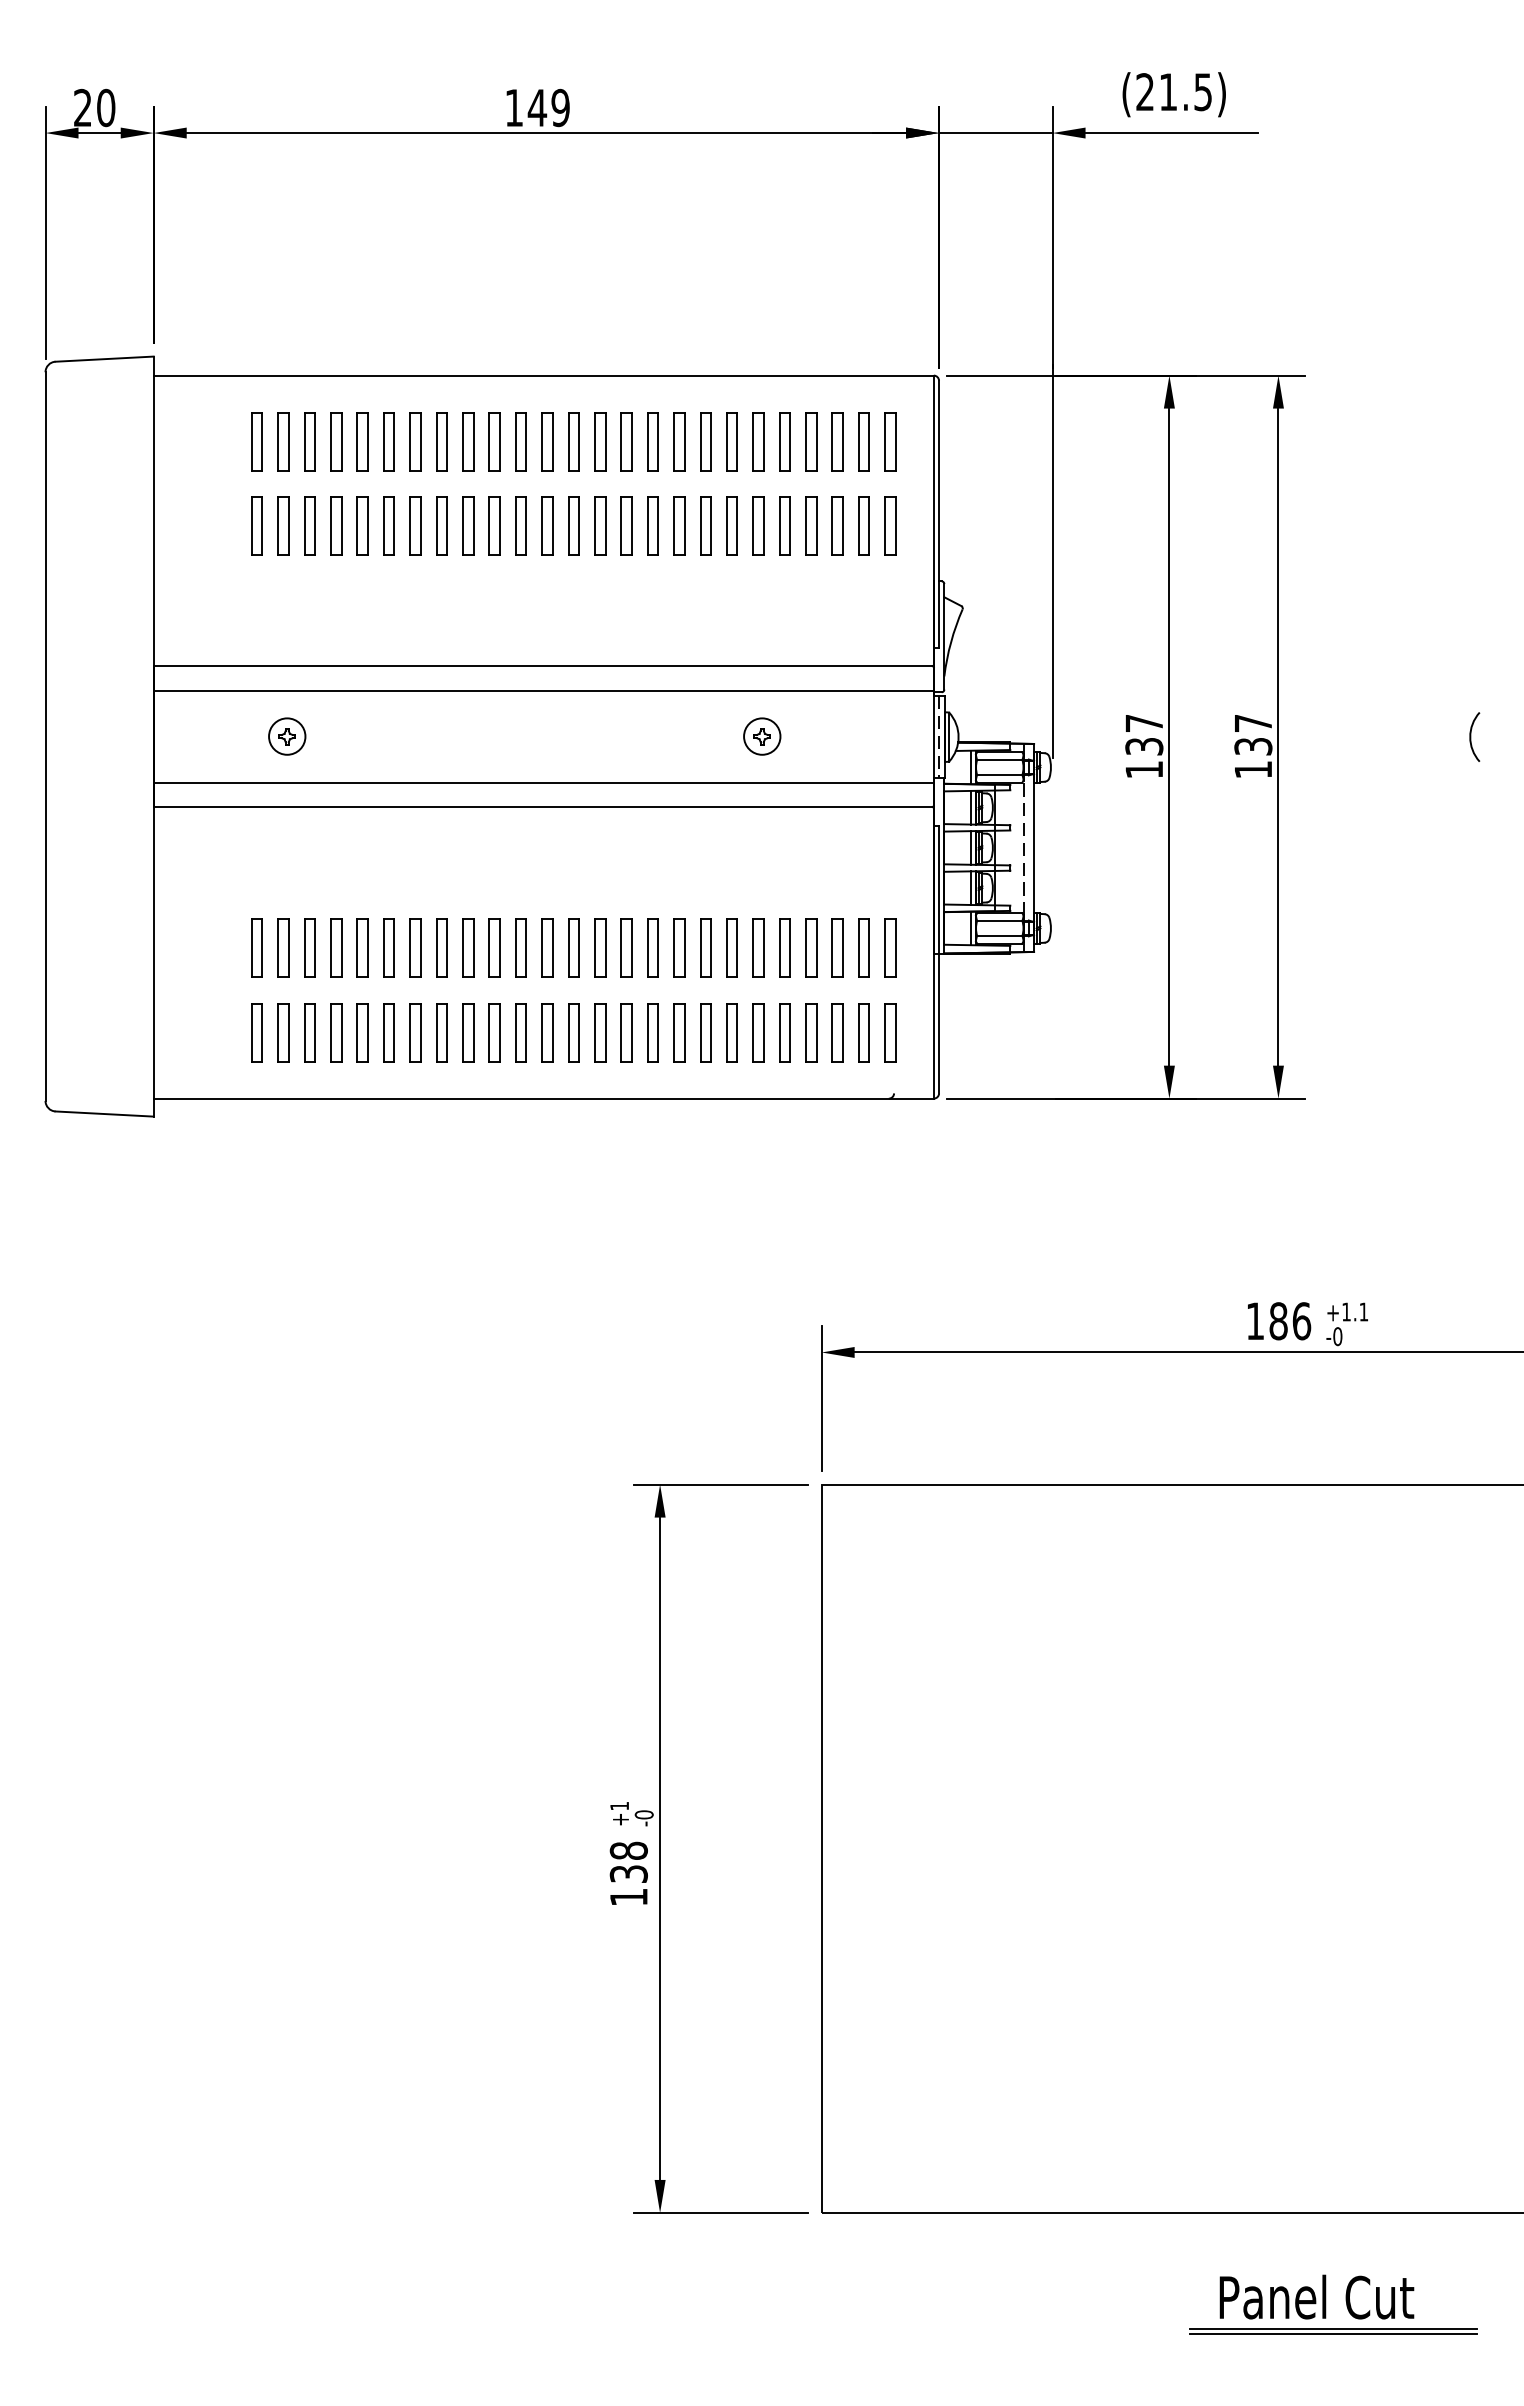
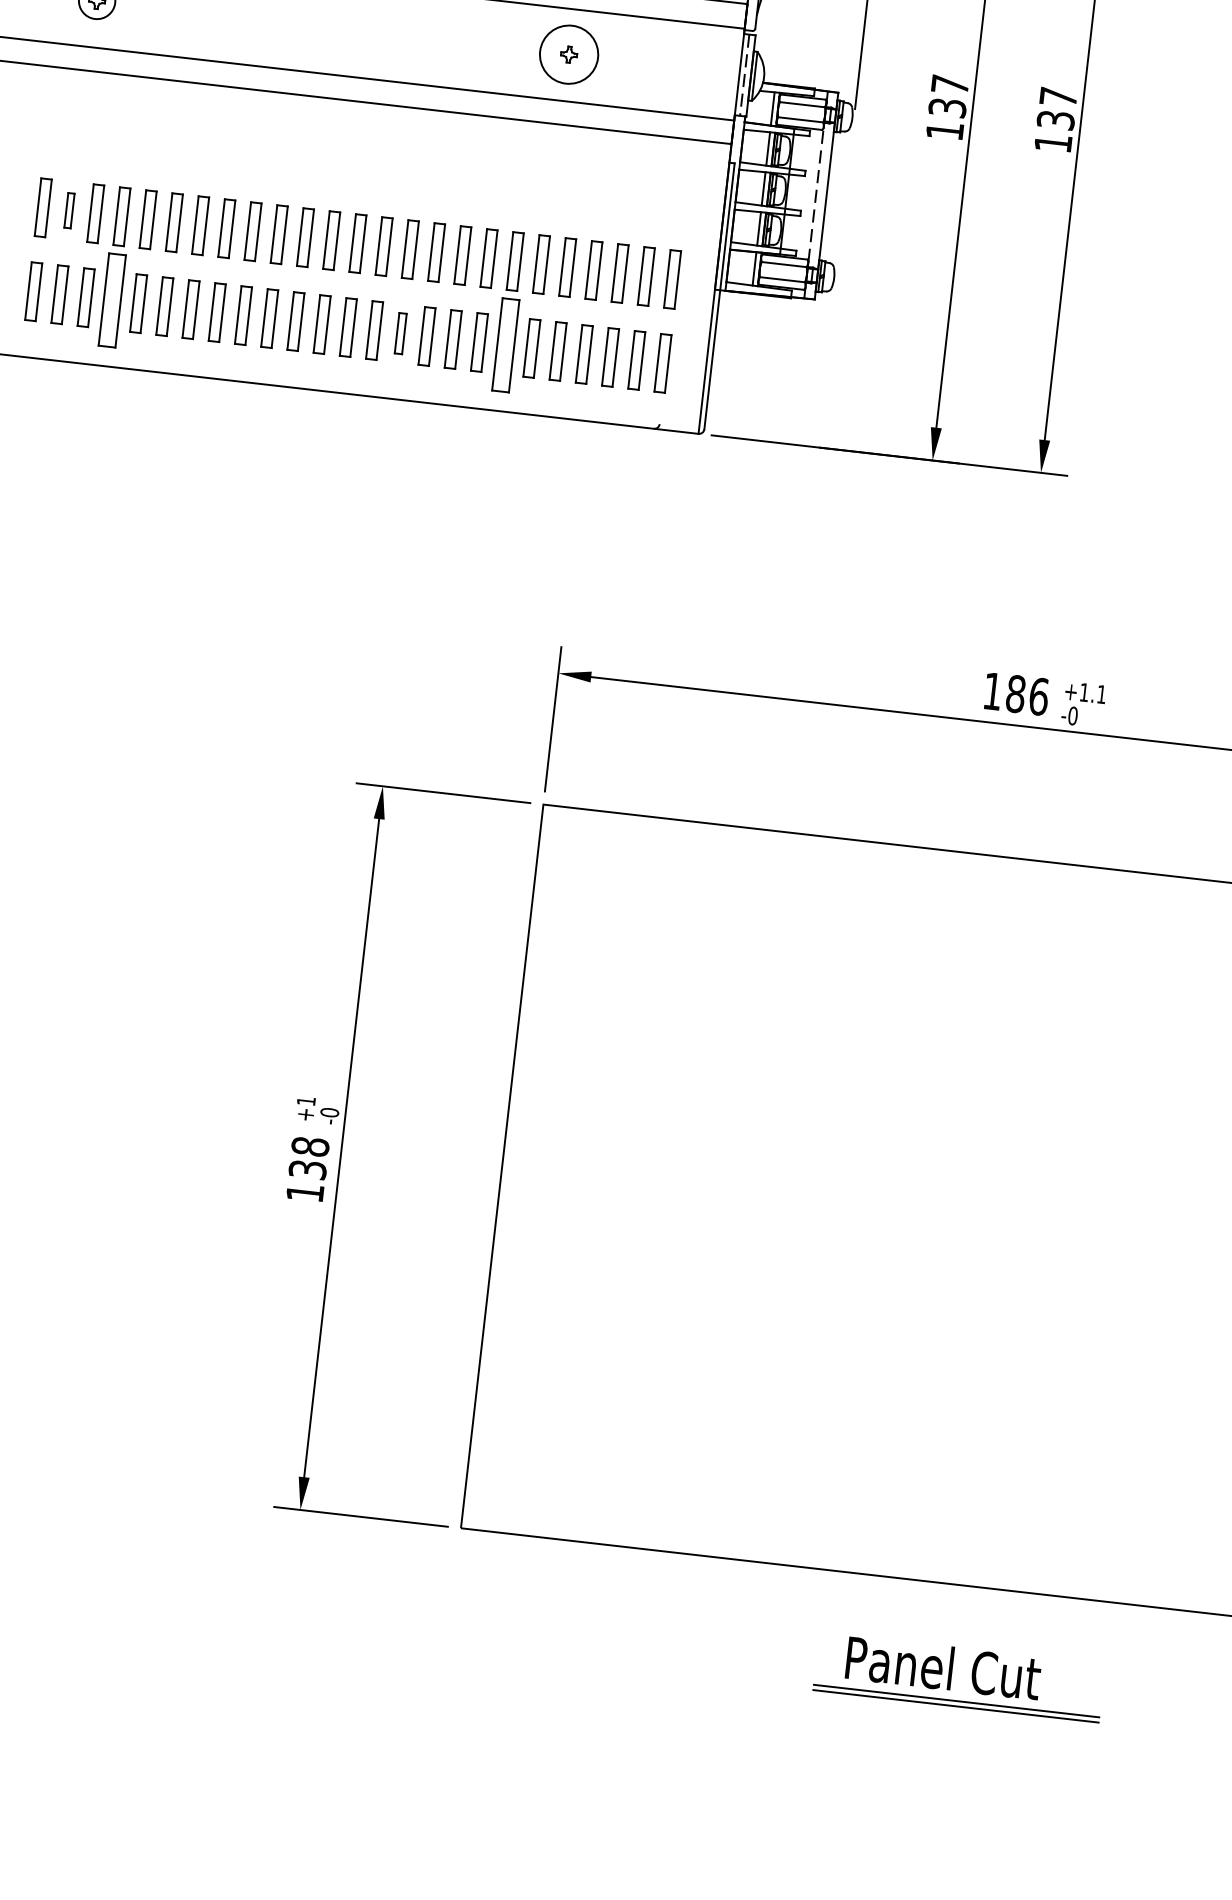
circle: (762, 736) -> (569, 54), size x1.6
part: (283, 947) -> (69, 210), size x0.6
part: (336, 1032) -> (112, 300), size x1.6
part: (626, 1032) -> (400, 333), size x0.7
part: (731, 1032) -> (505, 345), size x1.6

